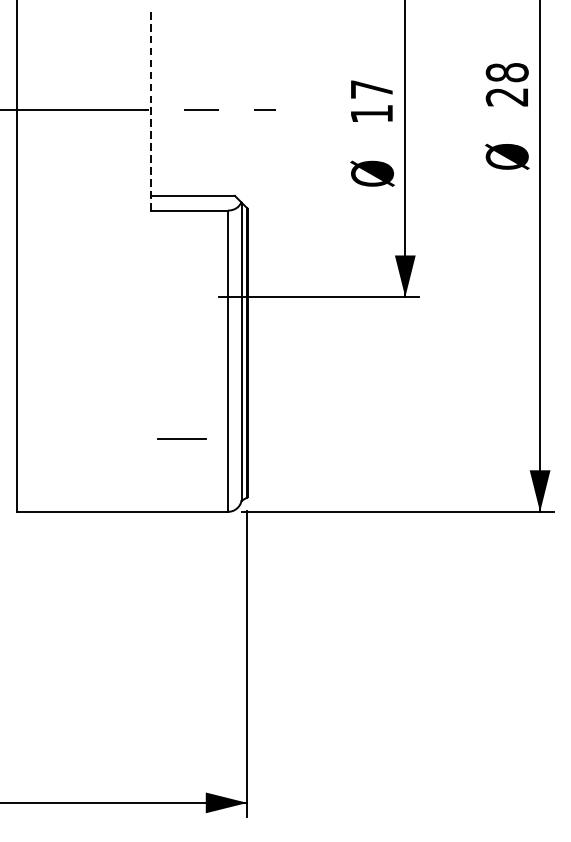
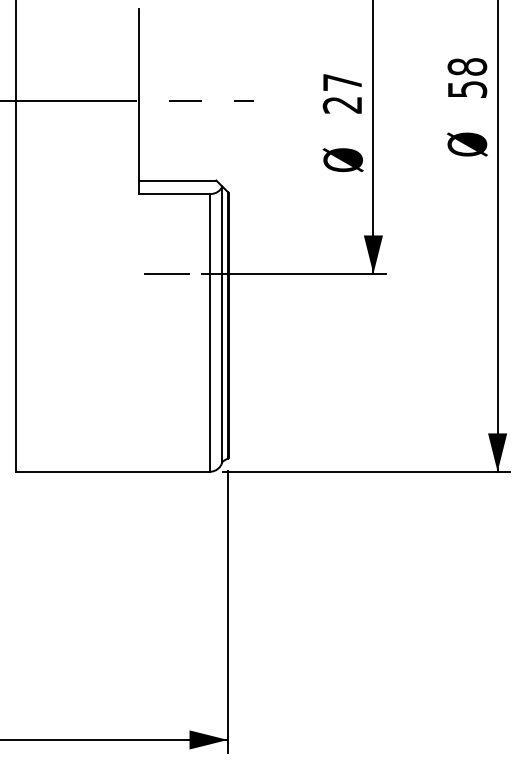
text: (507, 97) -> (467, 89), 28 -> 58
line: (151, 110) -> (139, 101), dashed -> solid
text: (370, 114) -> (341, 105), 17 -> 27
line: (180, 438) -> (166, 273), moved

